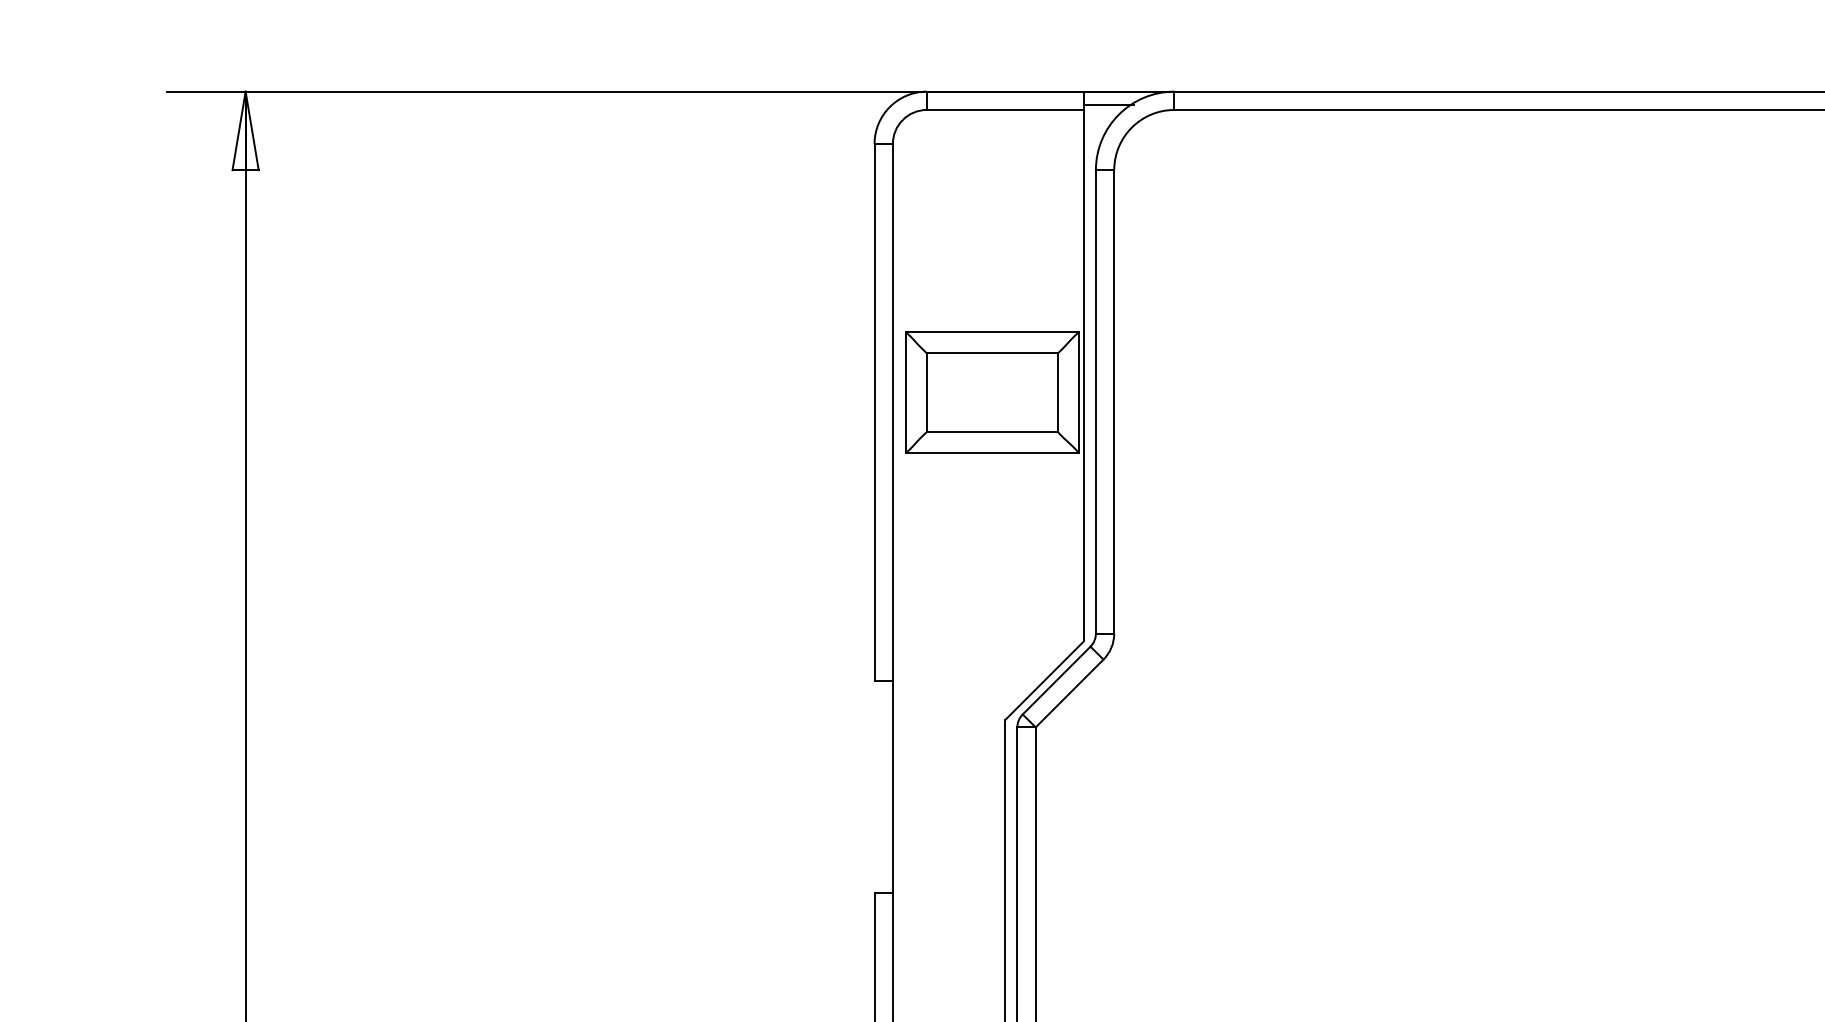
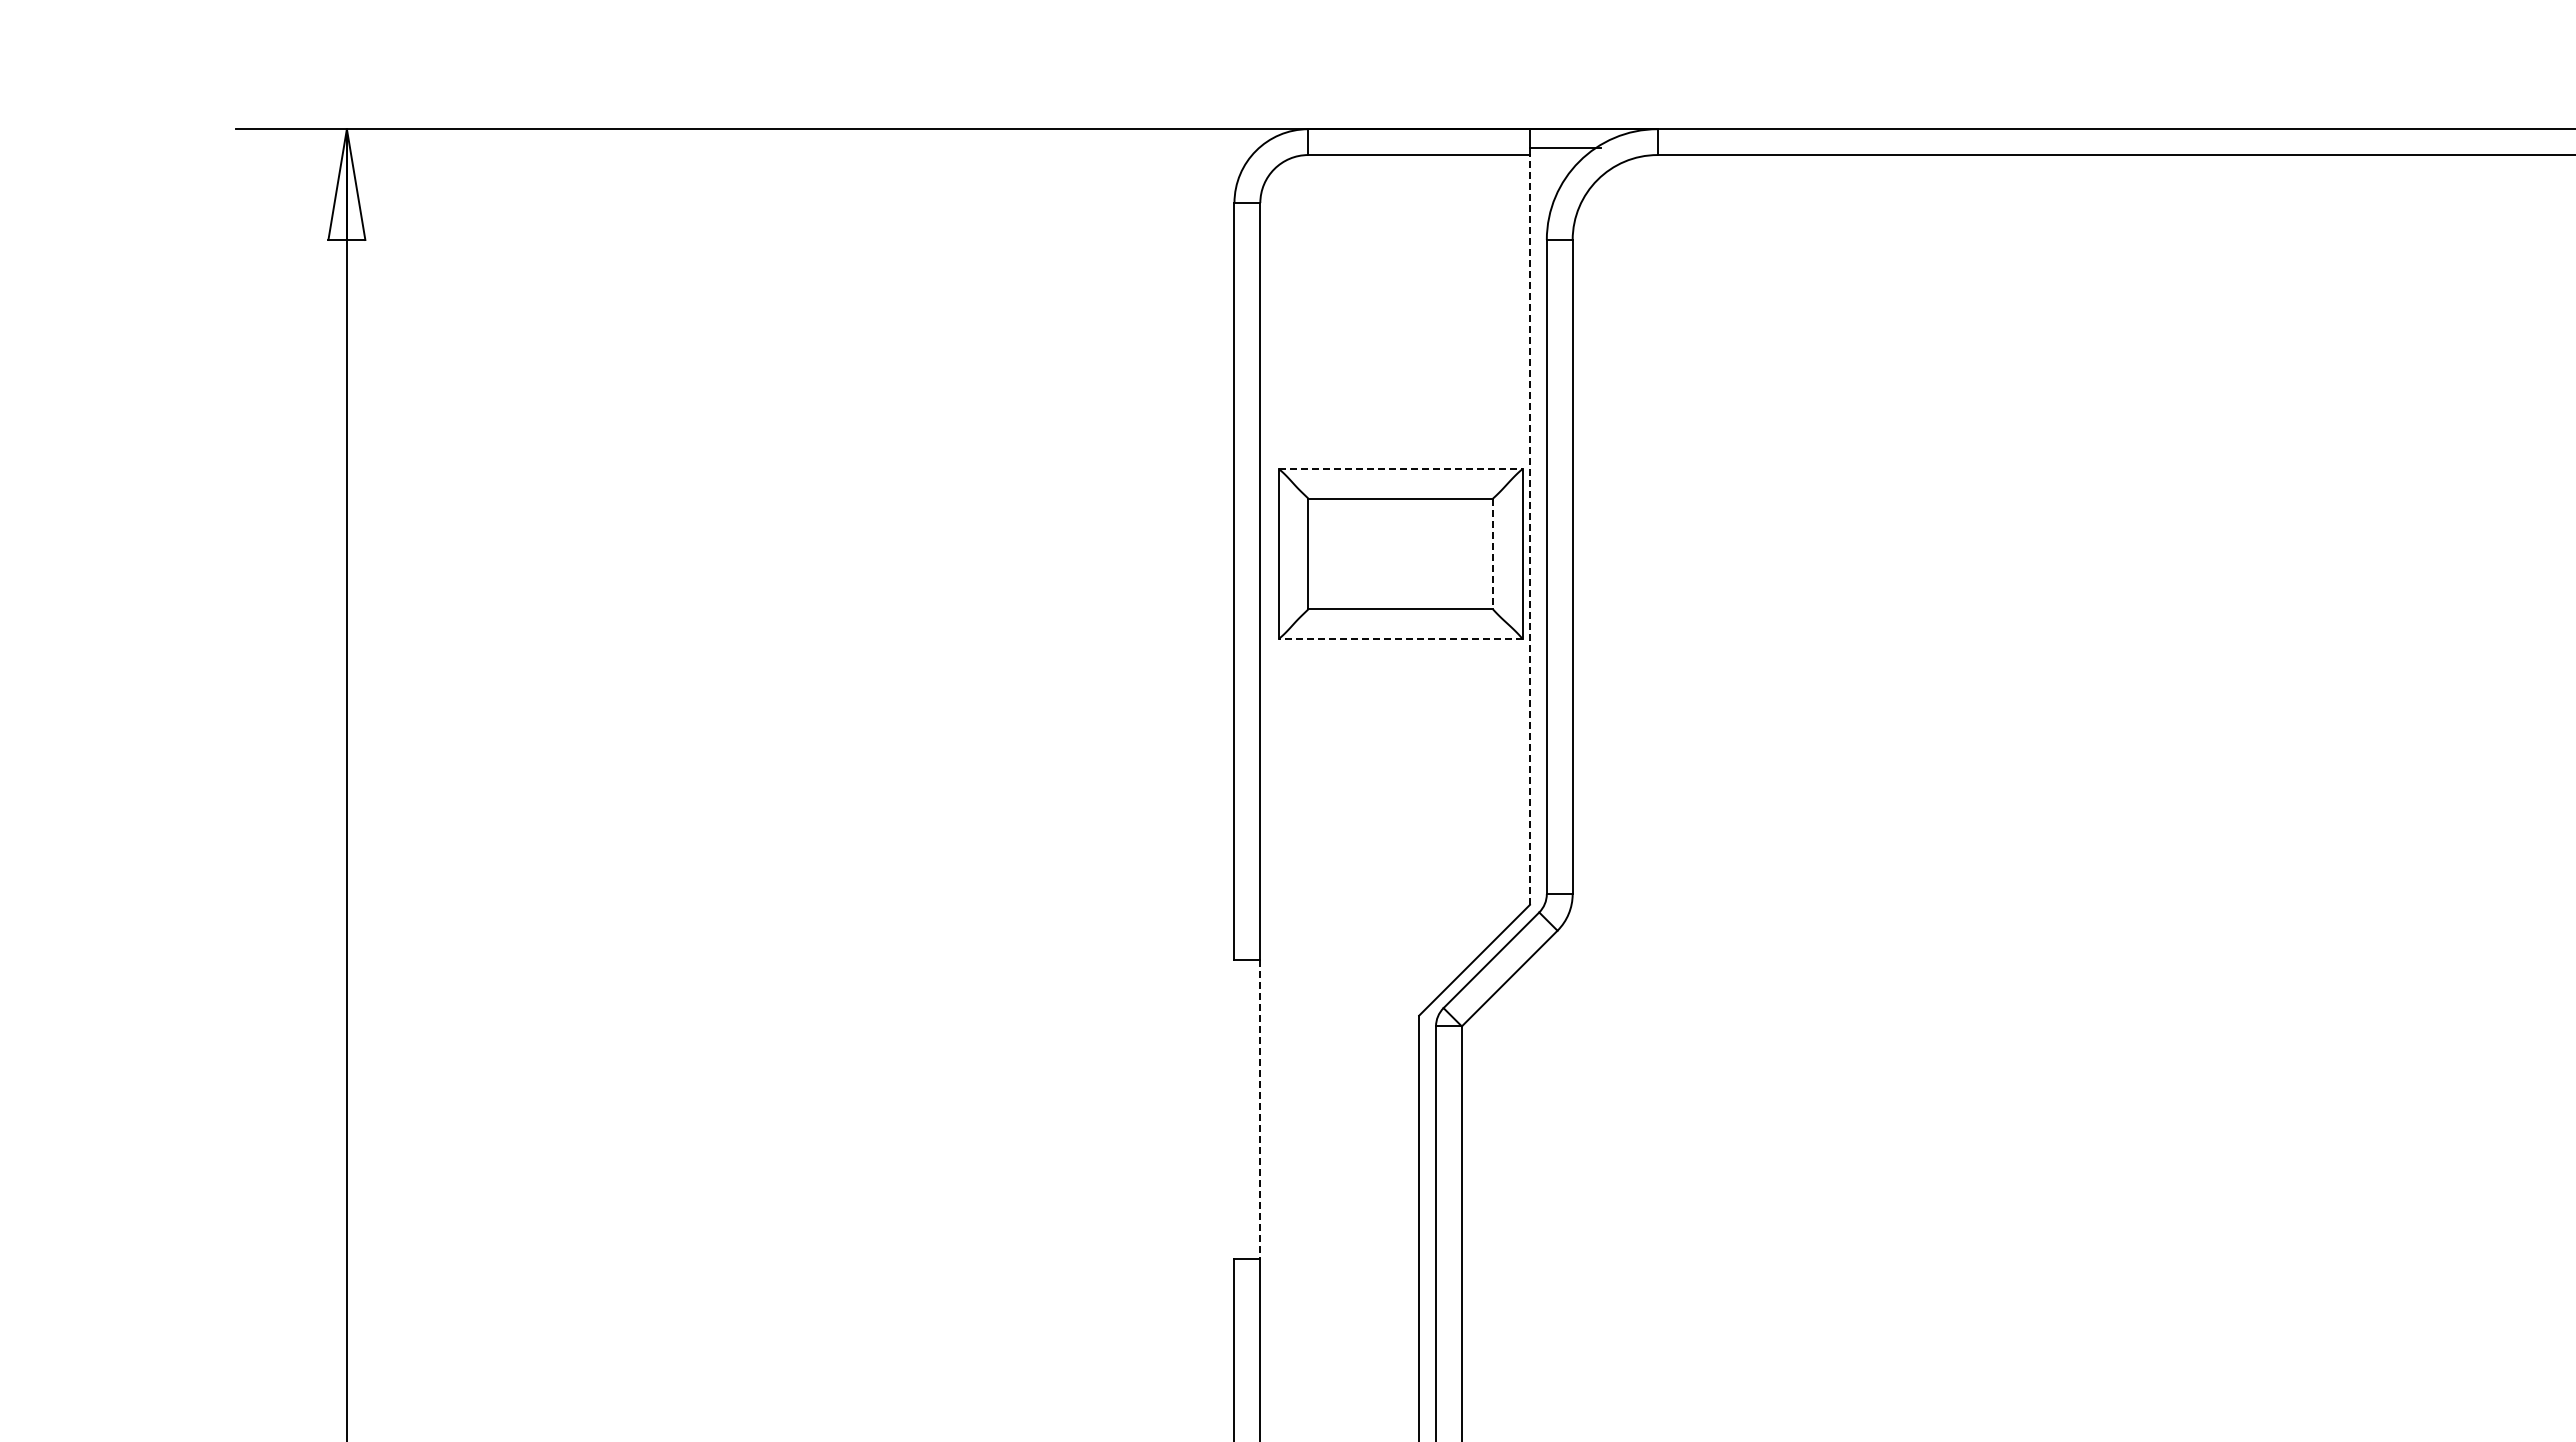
line: (992, 332) -> (1400, 469), solid -> dashed
line: (1083, 375) -> (1529, 529), solid -> dashed
line: (1058, 393) -> (1493, 554), solid -> dashed
line: (992, 452) -> (1400, 638), solid -> dashed
line: (893, 786) -> (1260, 1109), solid -> dashed

